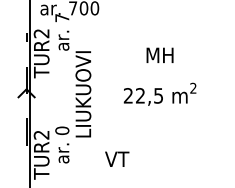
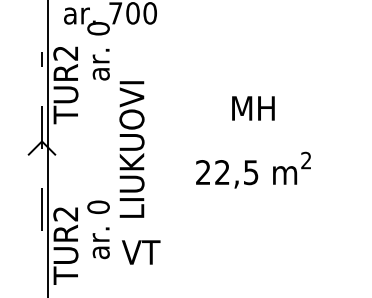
text: (62, 17) -> (98, 27), 7 -> 0
text: (159, 76) -> (252, 141), moved
text: (117, 158) -> (141, 251), moved

